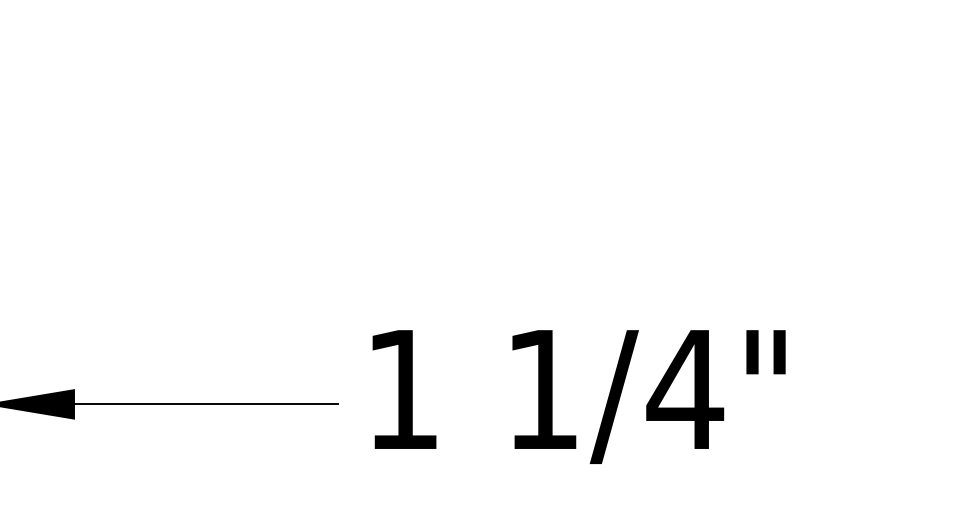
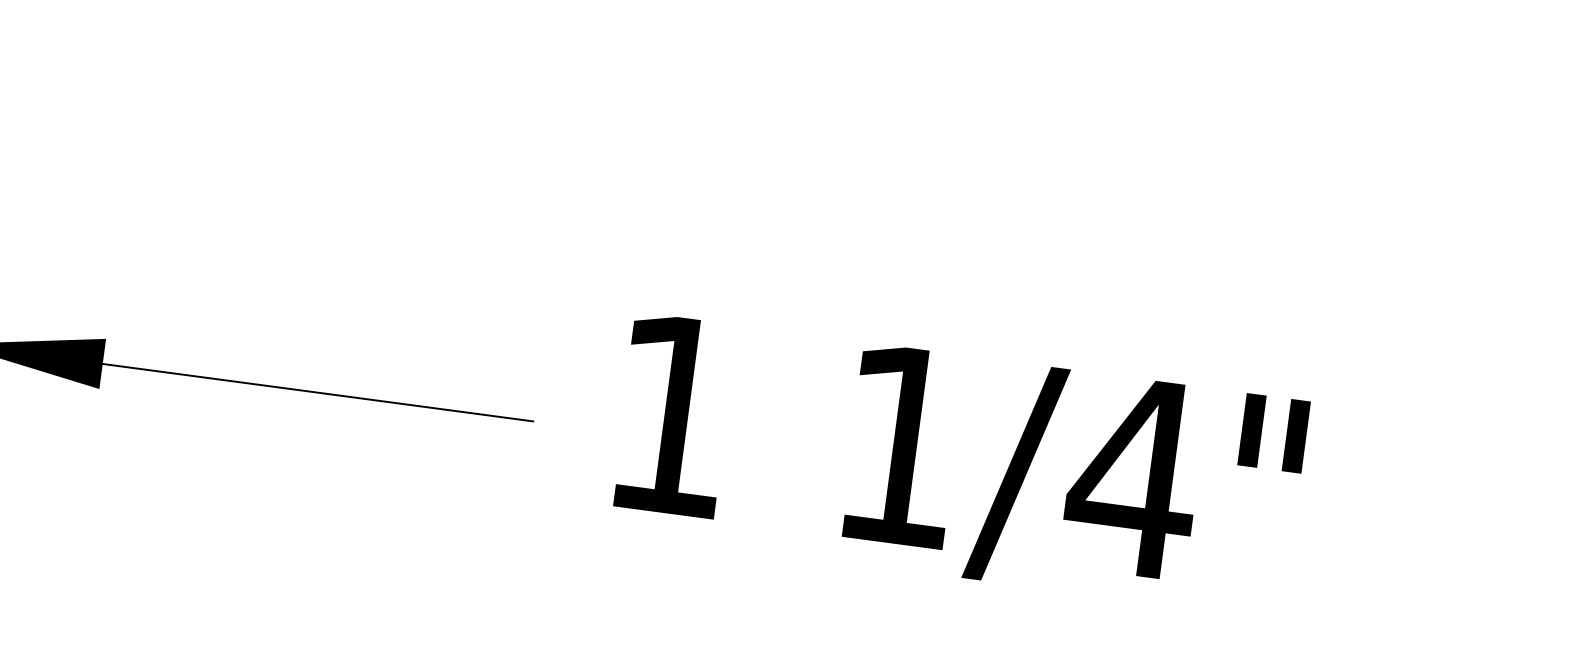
text: (578, 396) -> (957, 464), moved

